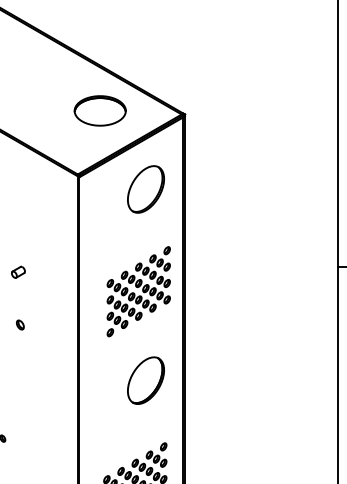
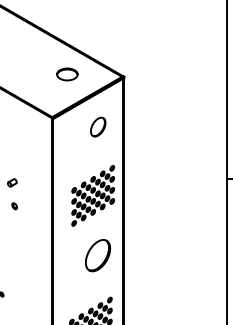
part: (100, 110) -> (67, 74), size x0.6
part: (146, 188) -> (98, 126), size x0.6
part: (20, 325) -> (14, 206), moved

